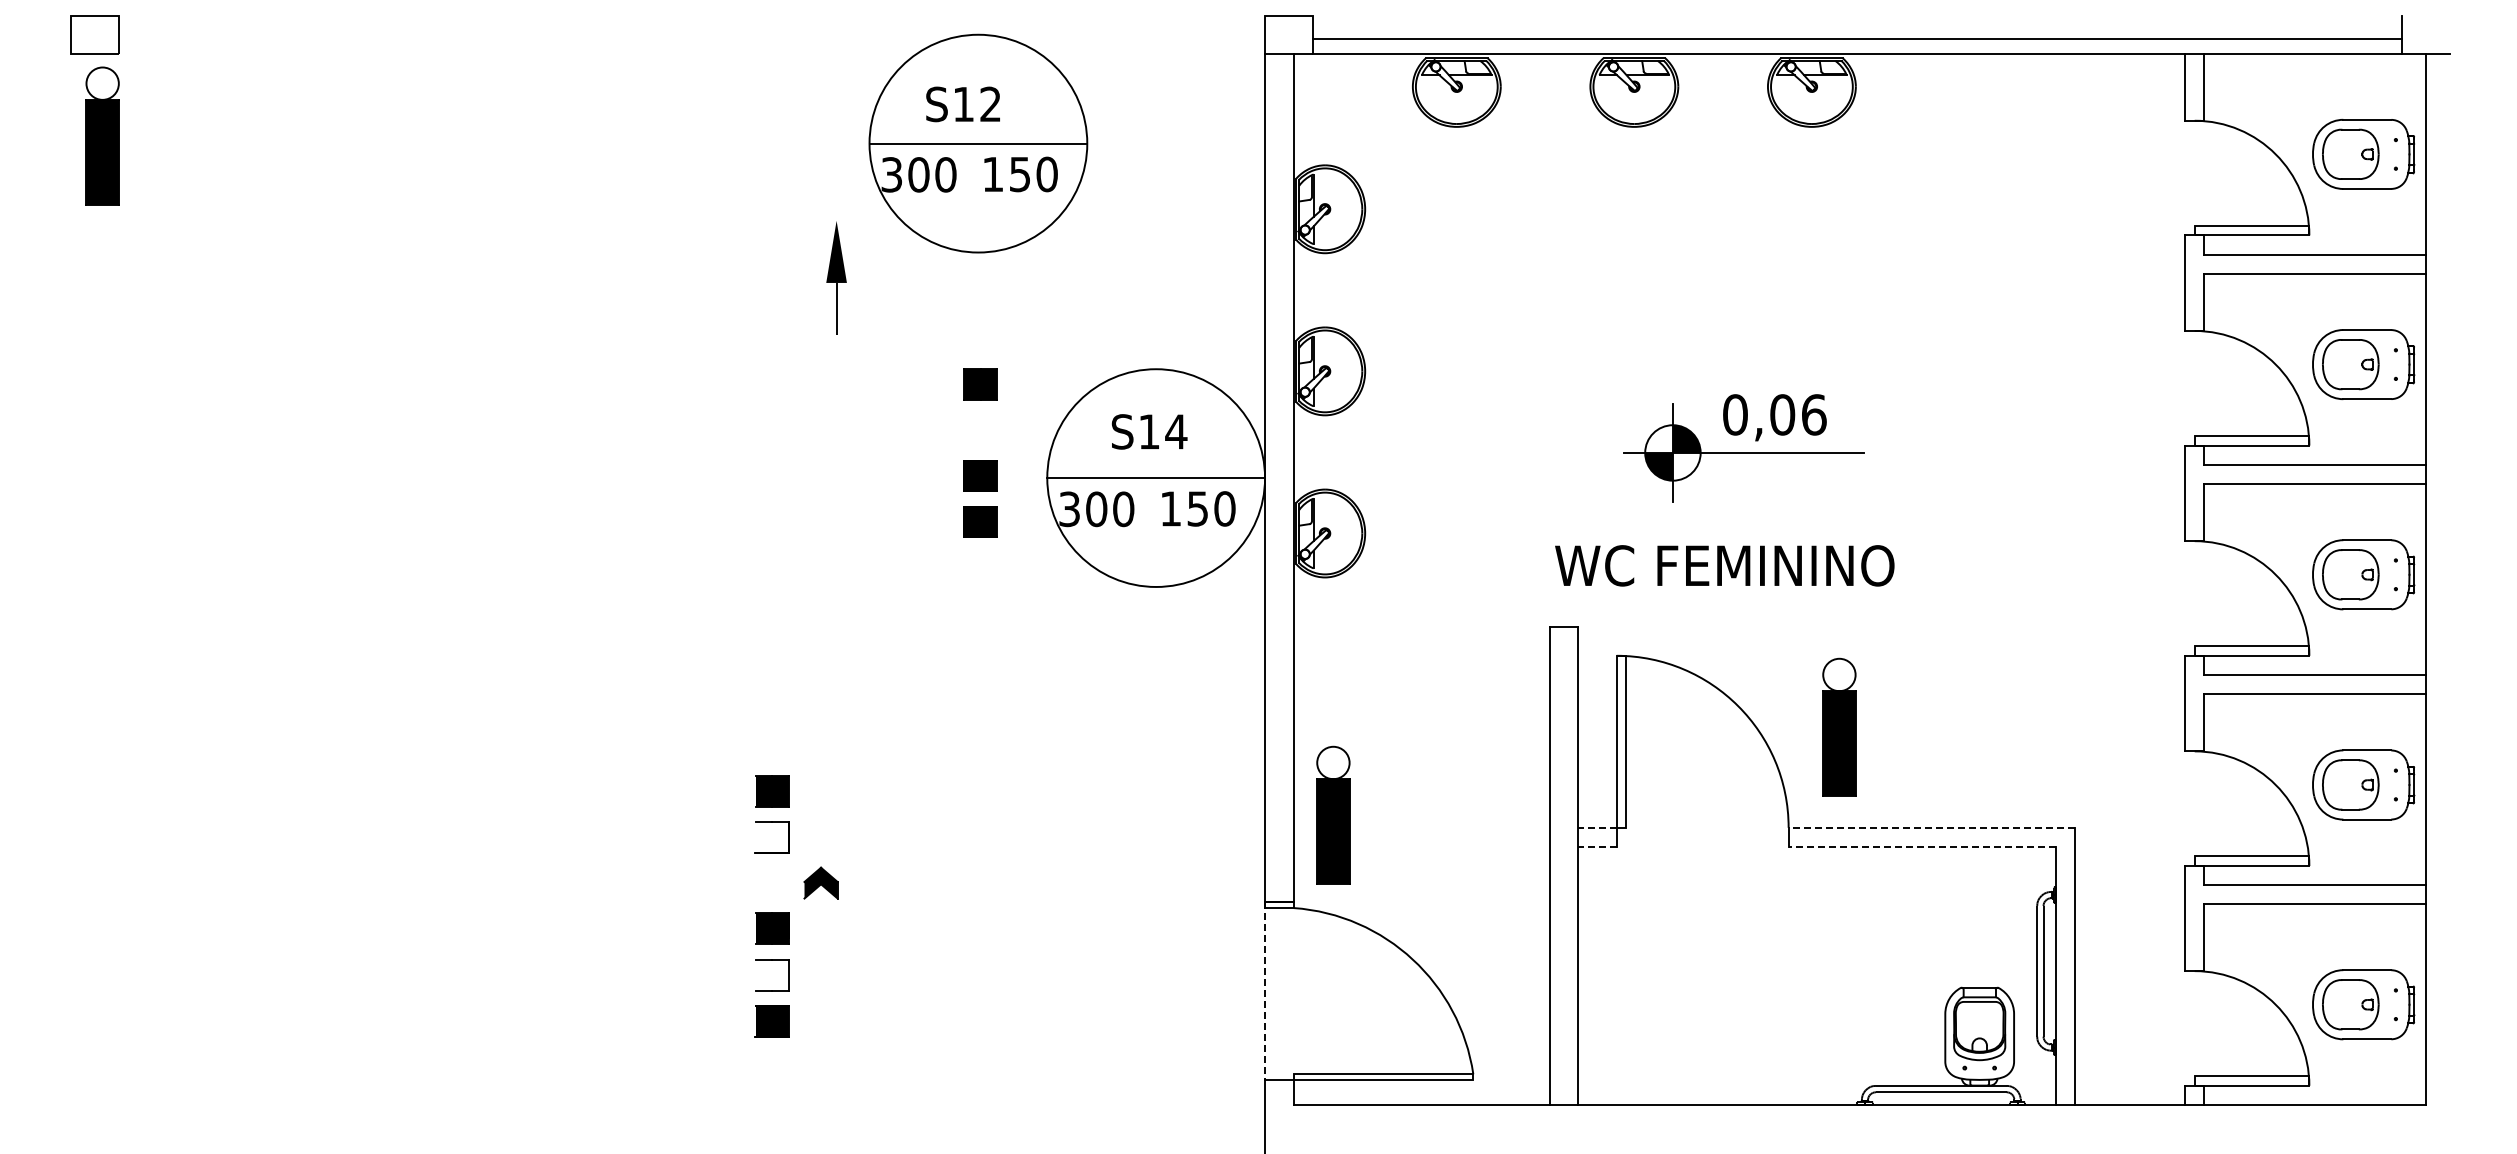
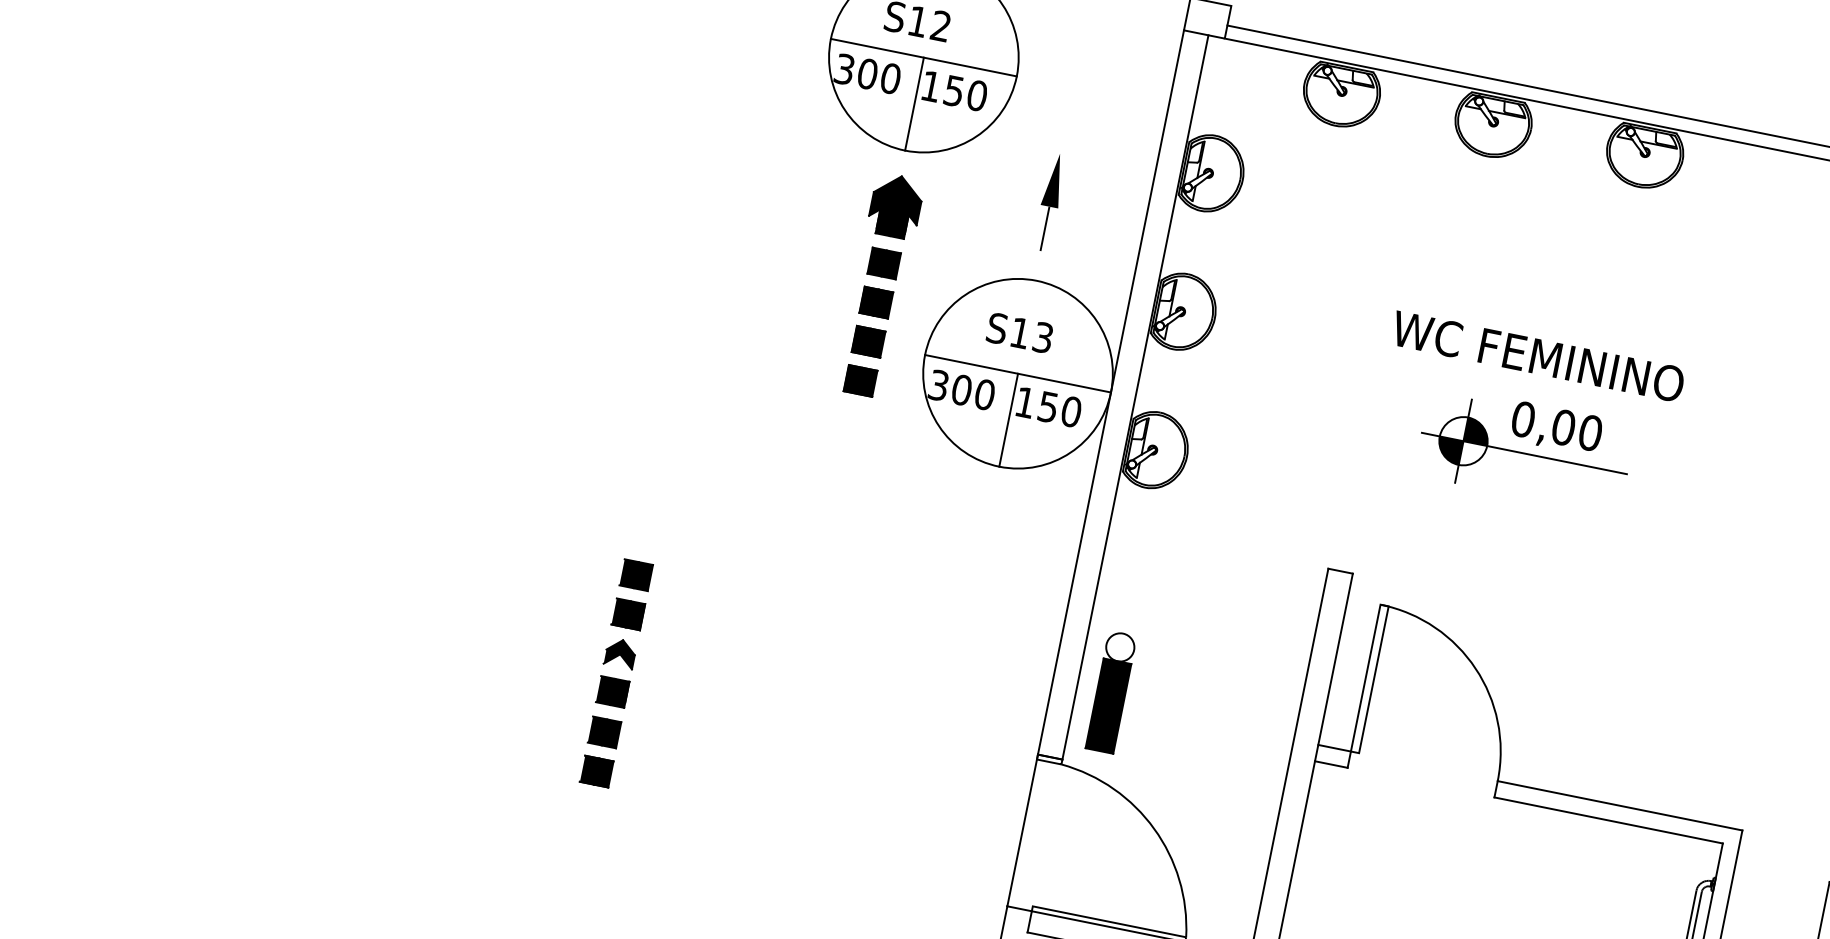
line: (978, 197) -> (914, 103), added
part: (836, 277) -> (1050, 202), moved
part: (980, 316) -> (895, 205), added
text: (1813, 414) -> (1590, 432), 0,06 -> 0,00
part: (980, 430) -> (876, 302), added
text: (1176, 431) -> (1043, 337), S14 -> S13
line: (1156, 532) -> (1008, 420), added
text: (1724, 565) -> (1537, 356), moved
part: (1839, 726) -> (1558, 703), removed
line: (1597, 827) -> (1334, 747), dashed -> solid
line: (1931, 827) -> (1619, 805), dashed -> solid
fill: (771, 837) -> (627, 614), added
line: (1597, 846) -> (1331, 764), dashed -> solid
line: (1922, 846) -> (1608, 820), dashed -> solid
part: (820, 882) -> (620, 652), moved
fill: (771, 975) -> (604, 732), added
line: (1265, 991) -> (1023, 830), dashed -> solid

